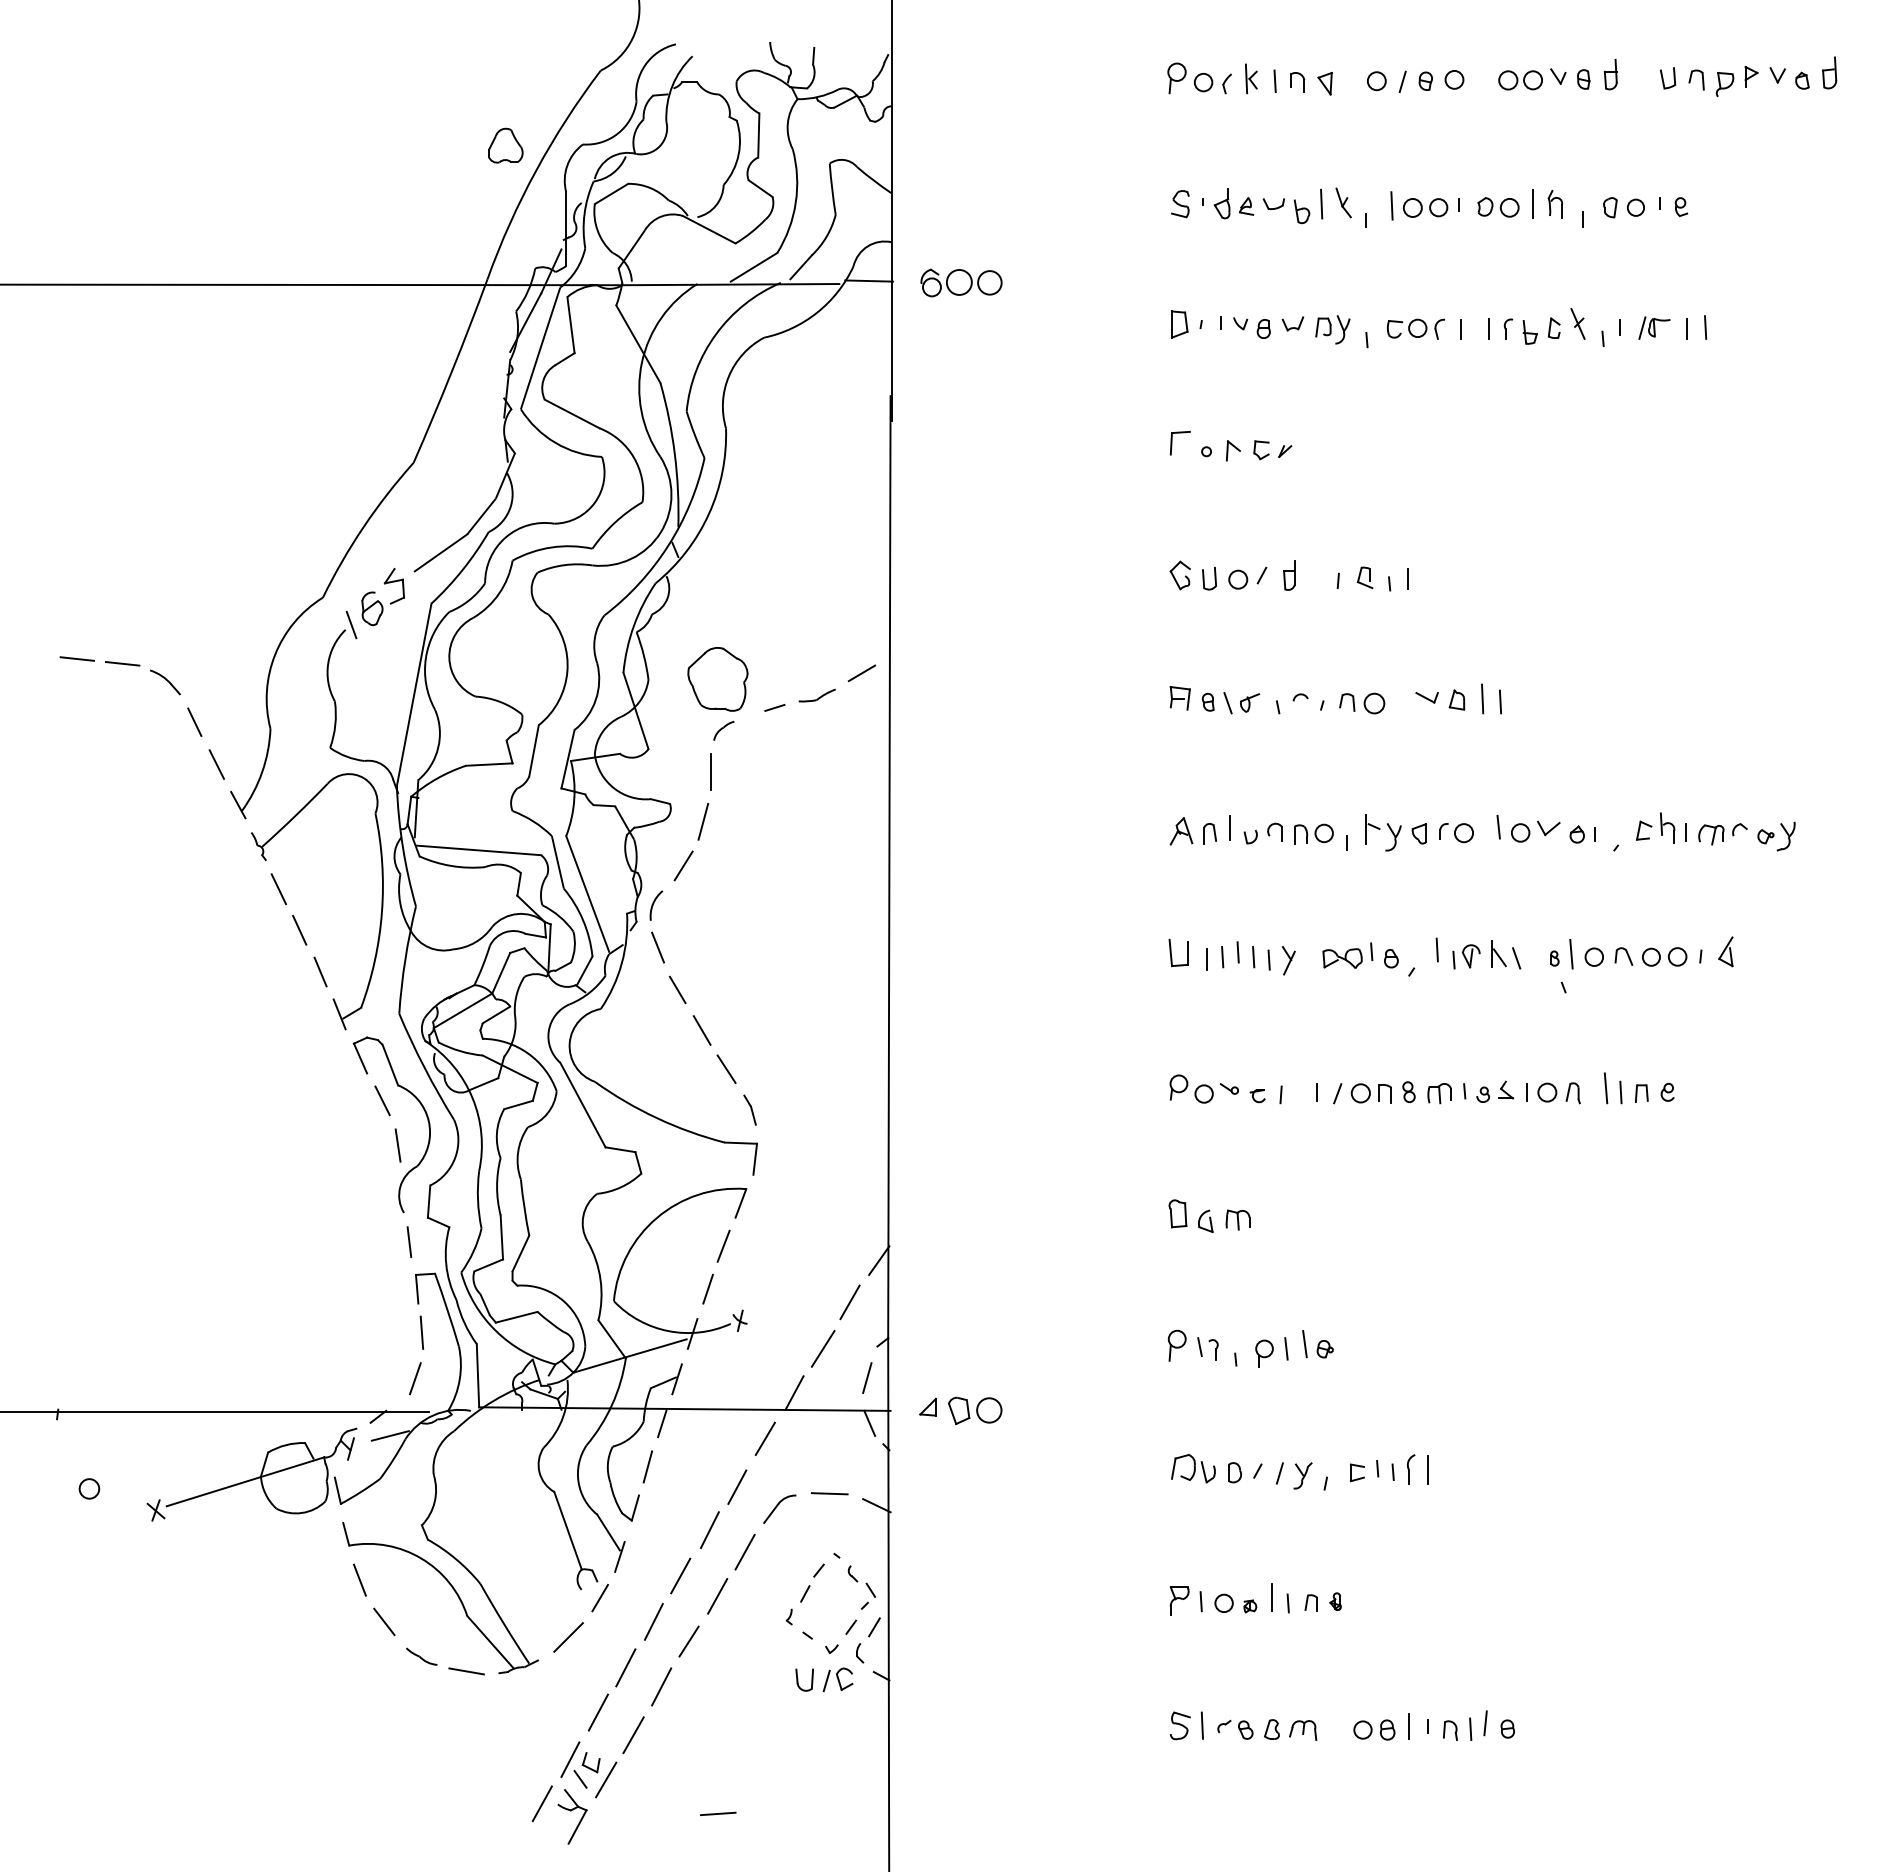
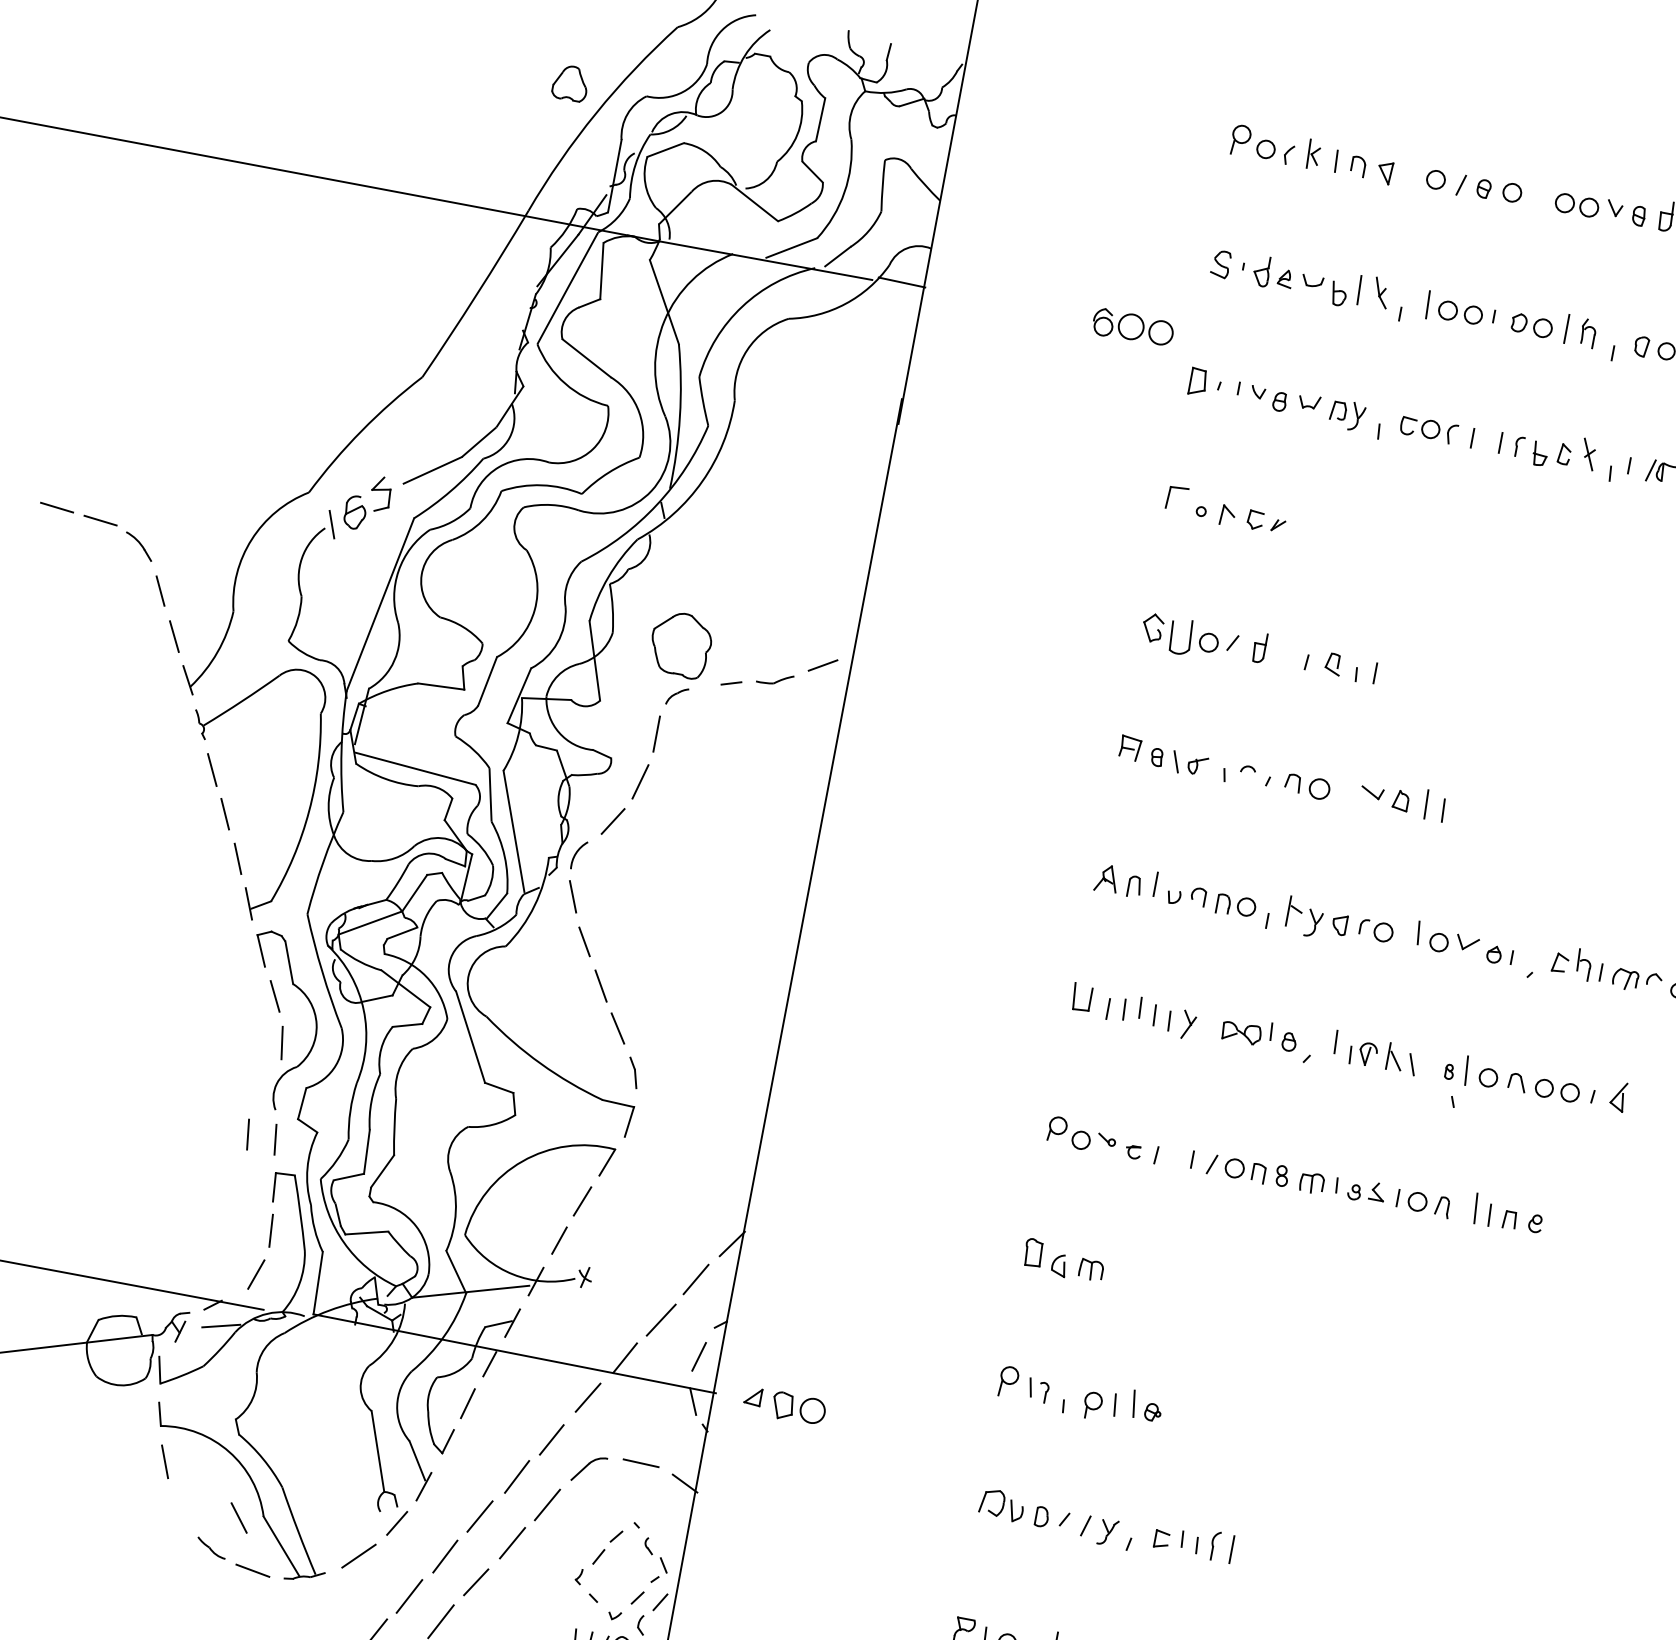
part: (961, 282) -> (1133, 327), moved
part: (1209, 578) -> (1180, 636), size x1.6
line: (381, 1241) -> (248, 1133), added
line: (384, 1621) -> (239, 1517), moved

